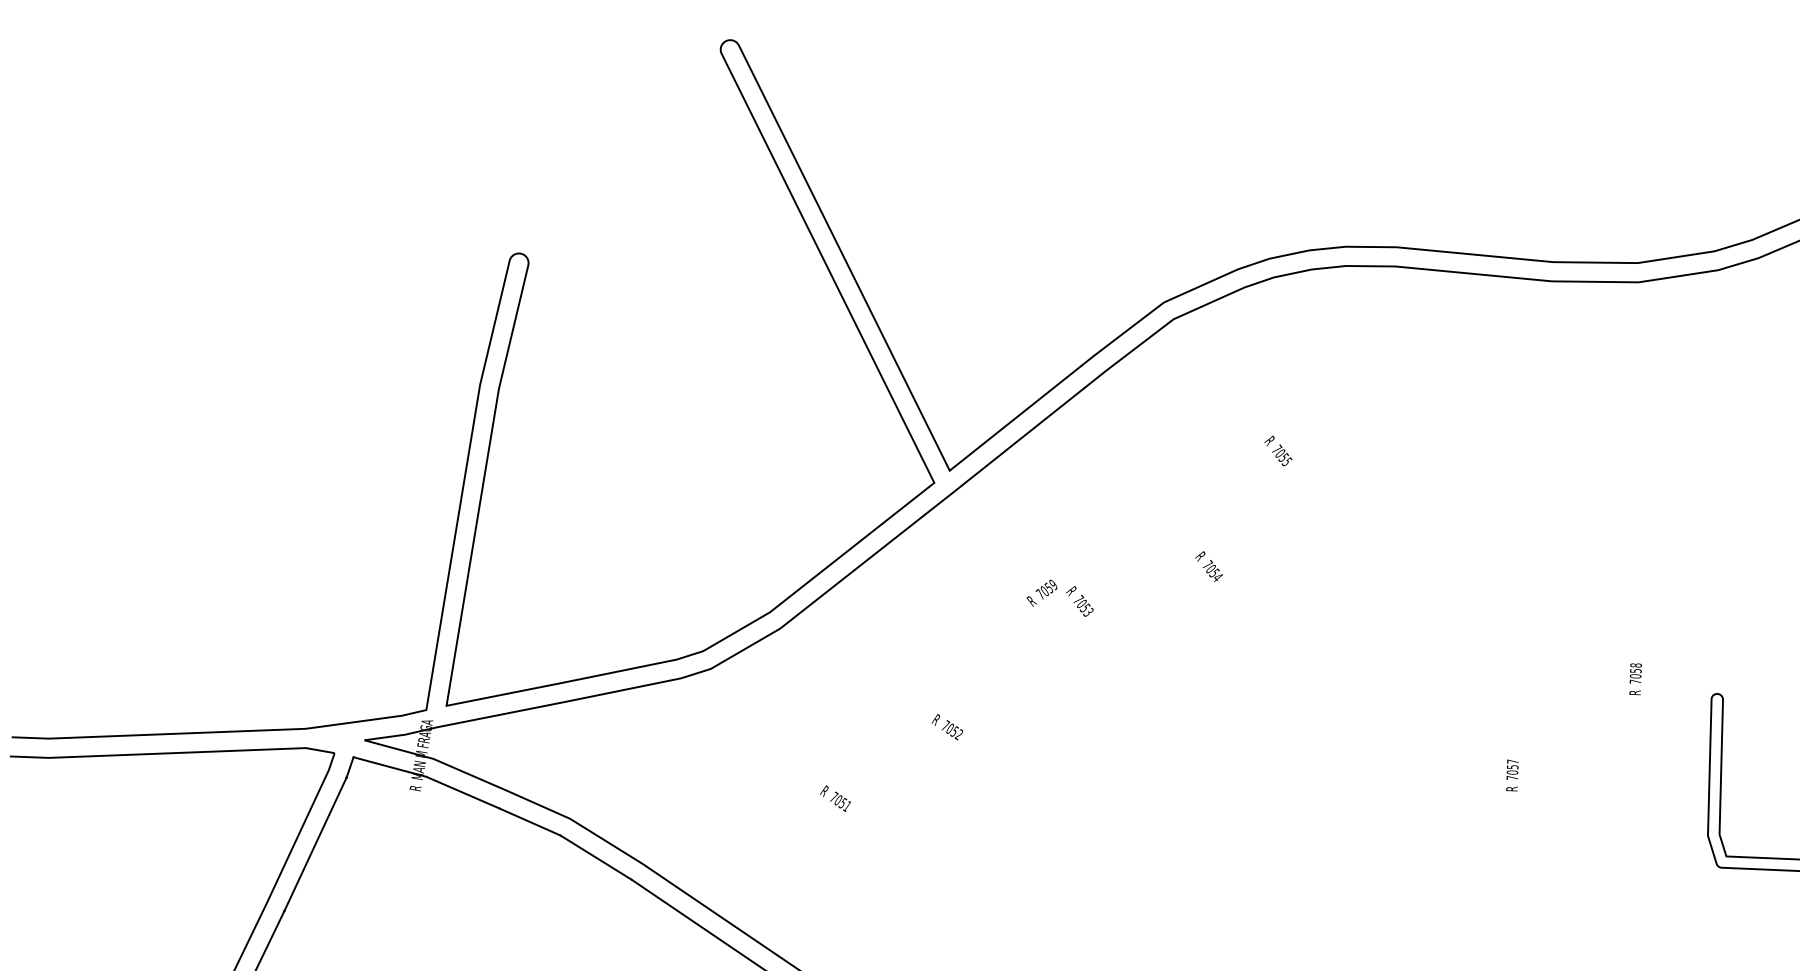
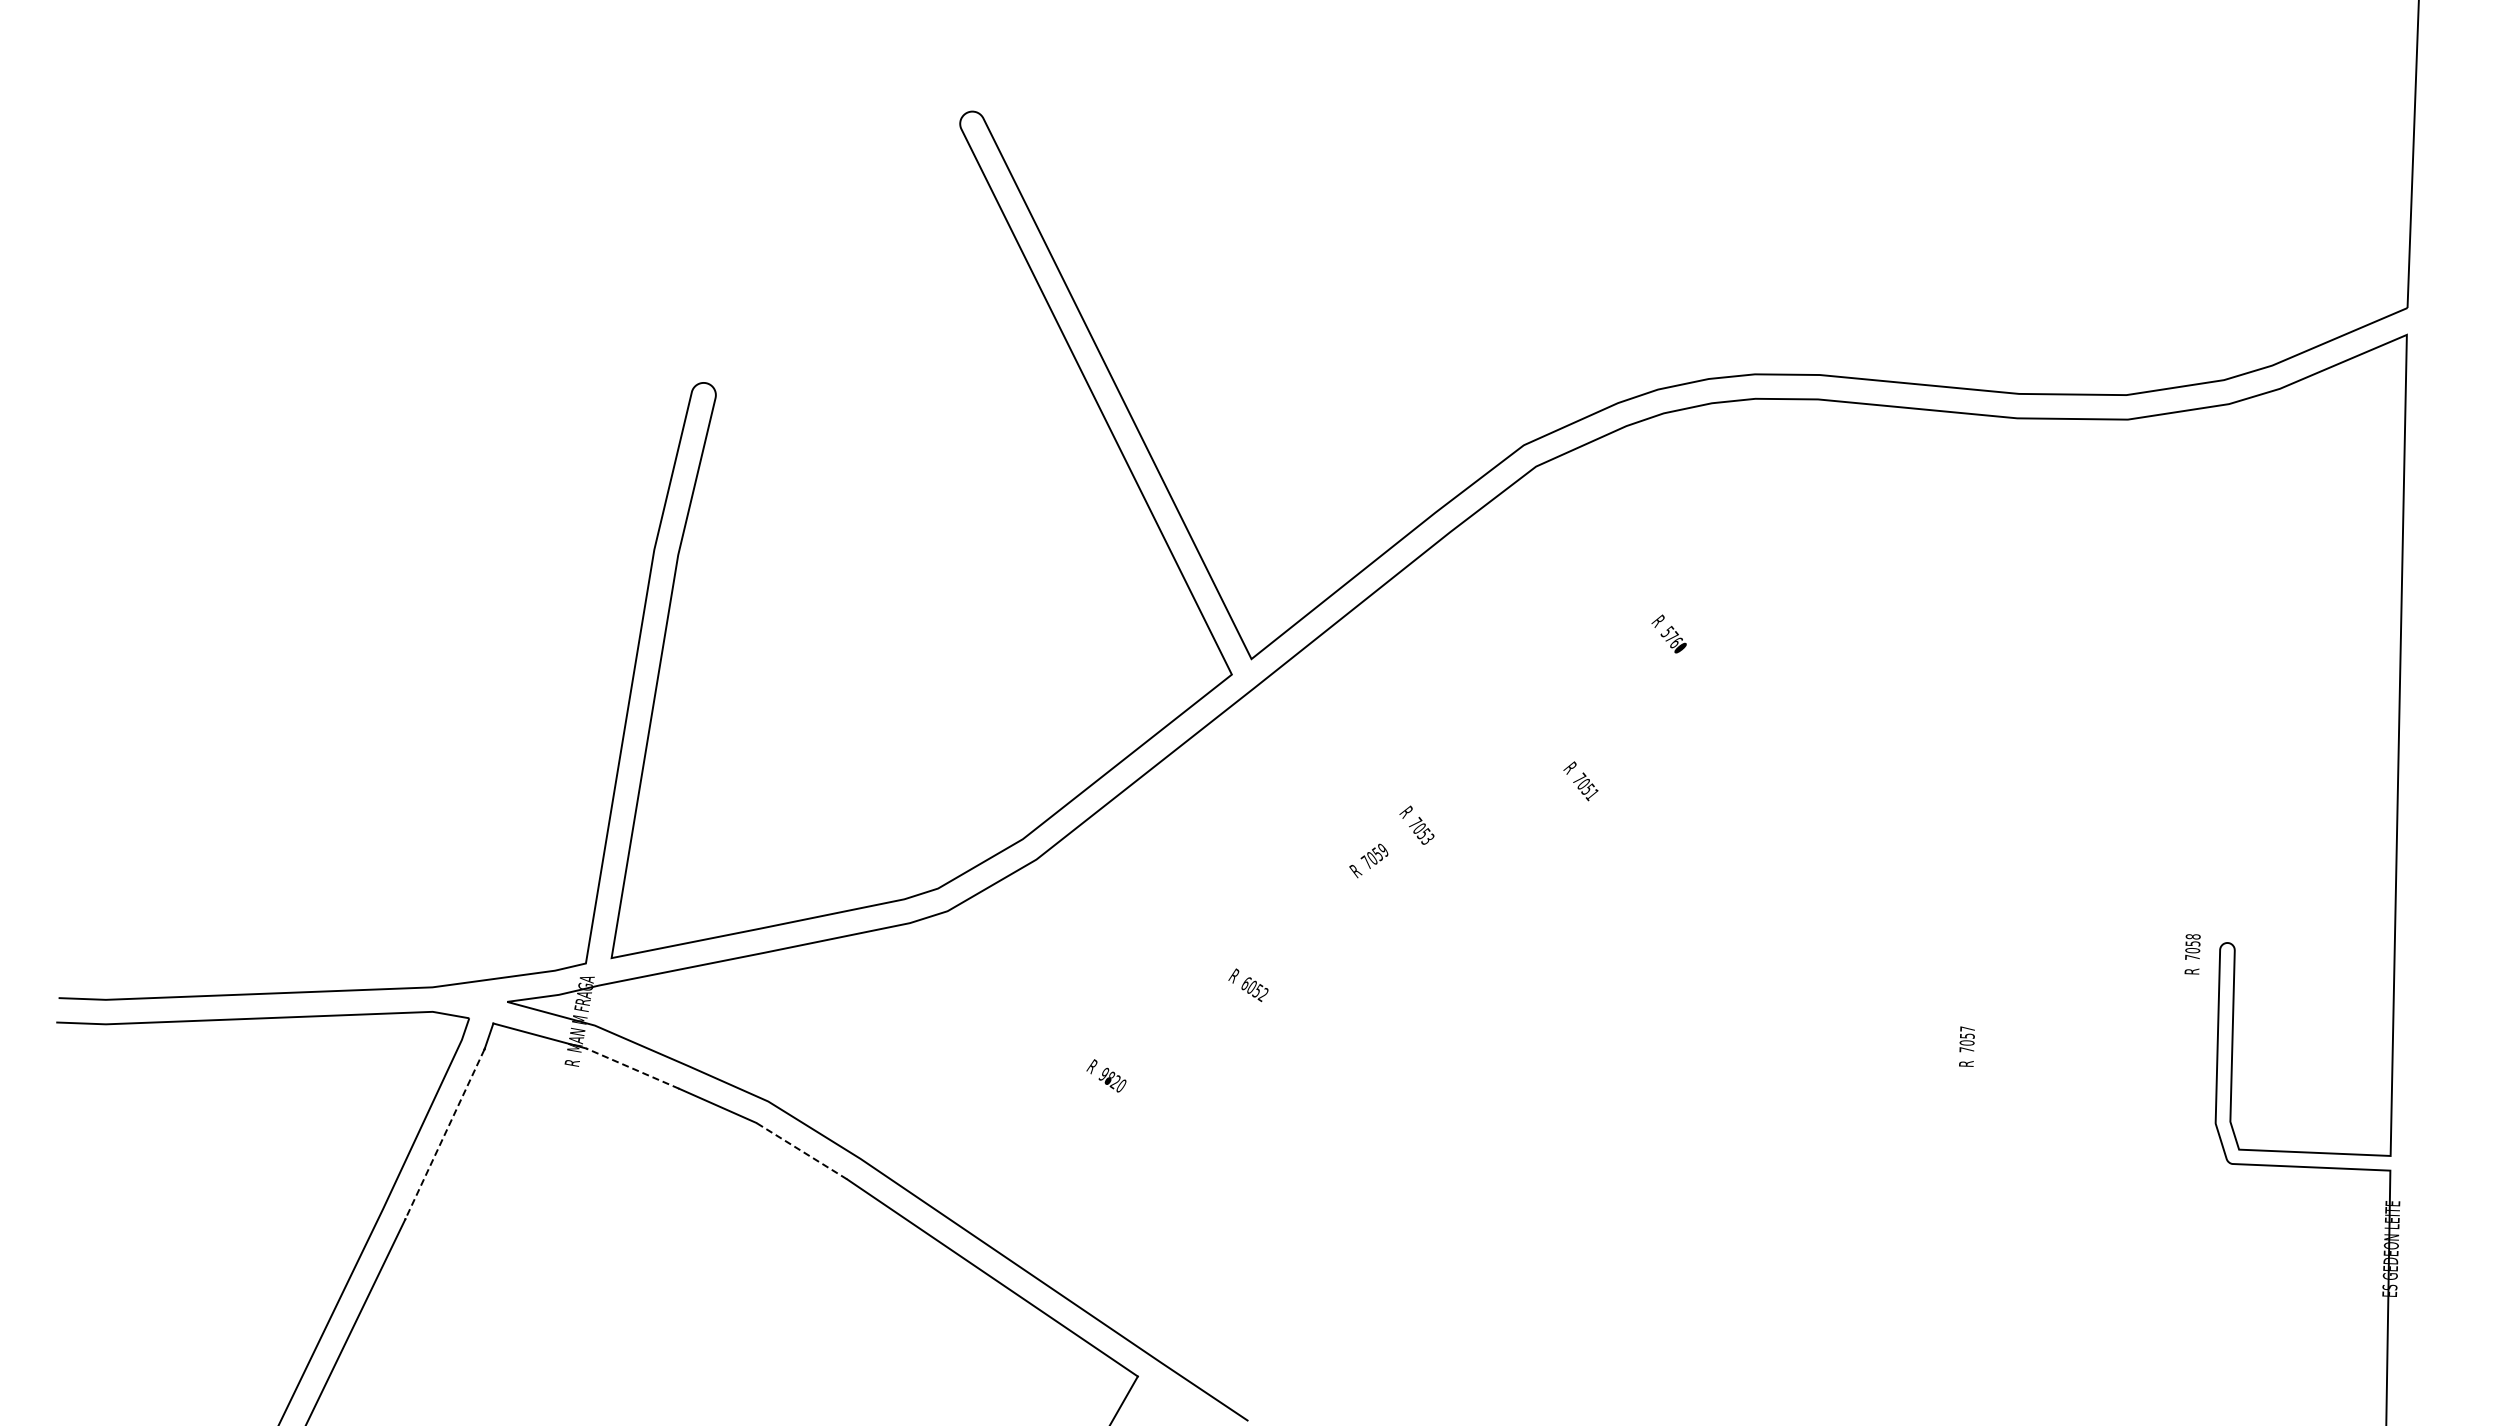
text: (1281, 455) -> (1673, 639), 7055 -> 5760
text: (1217, 577) -> (1592, 795), 7054 -> 7051
text: (1041, 592) -> (1368, 860), moved
text: (1635, 679) -> (2192, 954), moved
text: (945, 725) -> (1246, 983), 7052 -> 6052
line: (462, 792) -> (632, 1068), solid -> dashed
text: (840, 802) -> (1112, 1080), 7051 -> 9820
line: (315, 844) -> (444, 1134), solid -> dashed
line: (595, 857) -> (801, 1150), solid -> dashed

